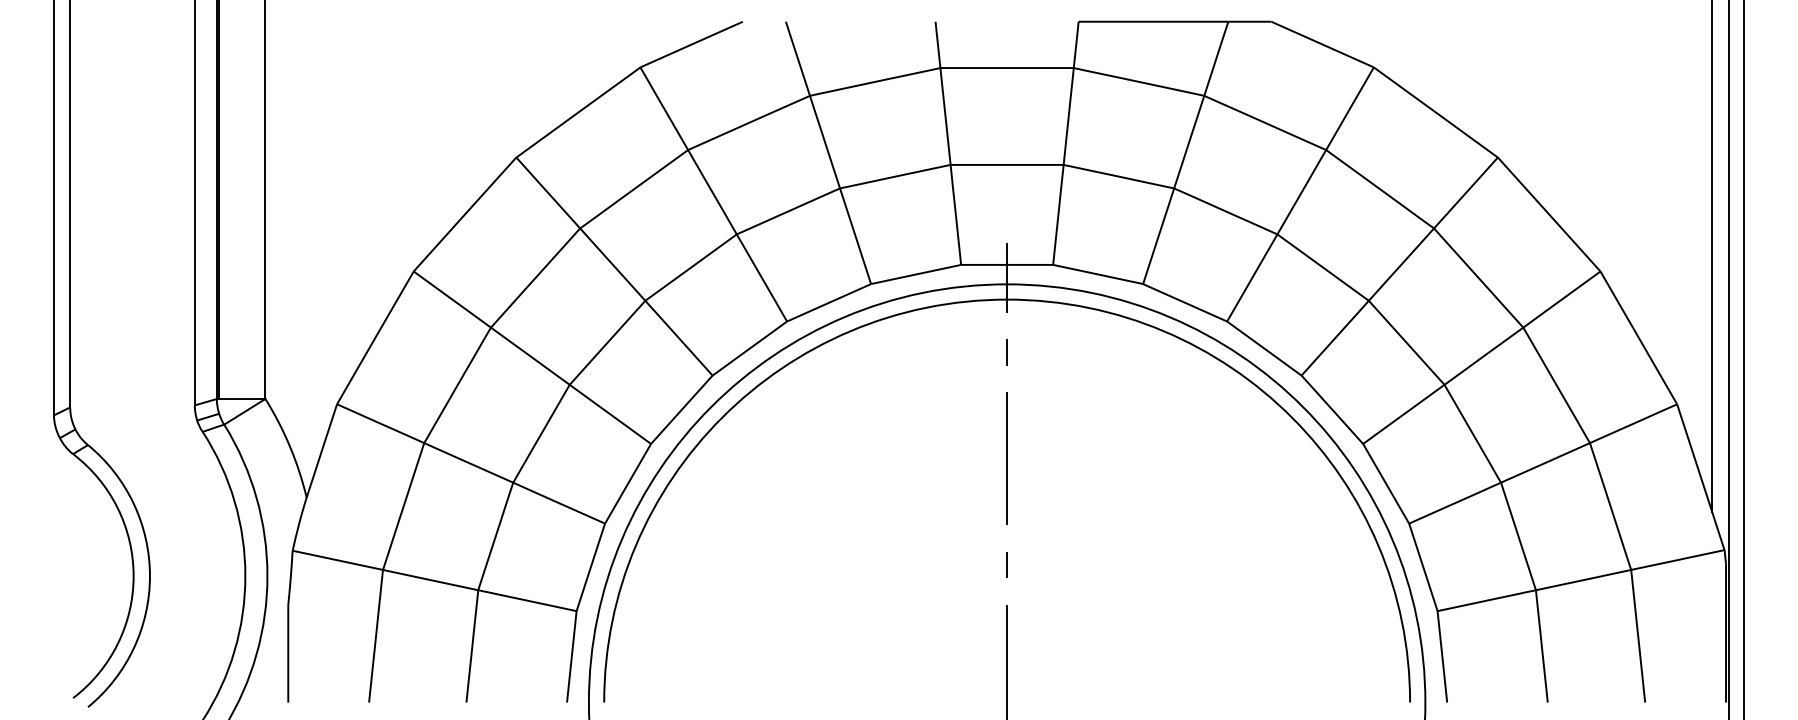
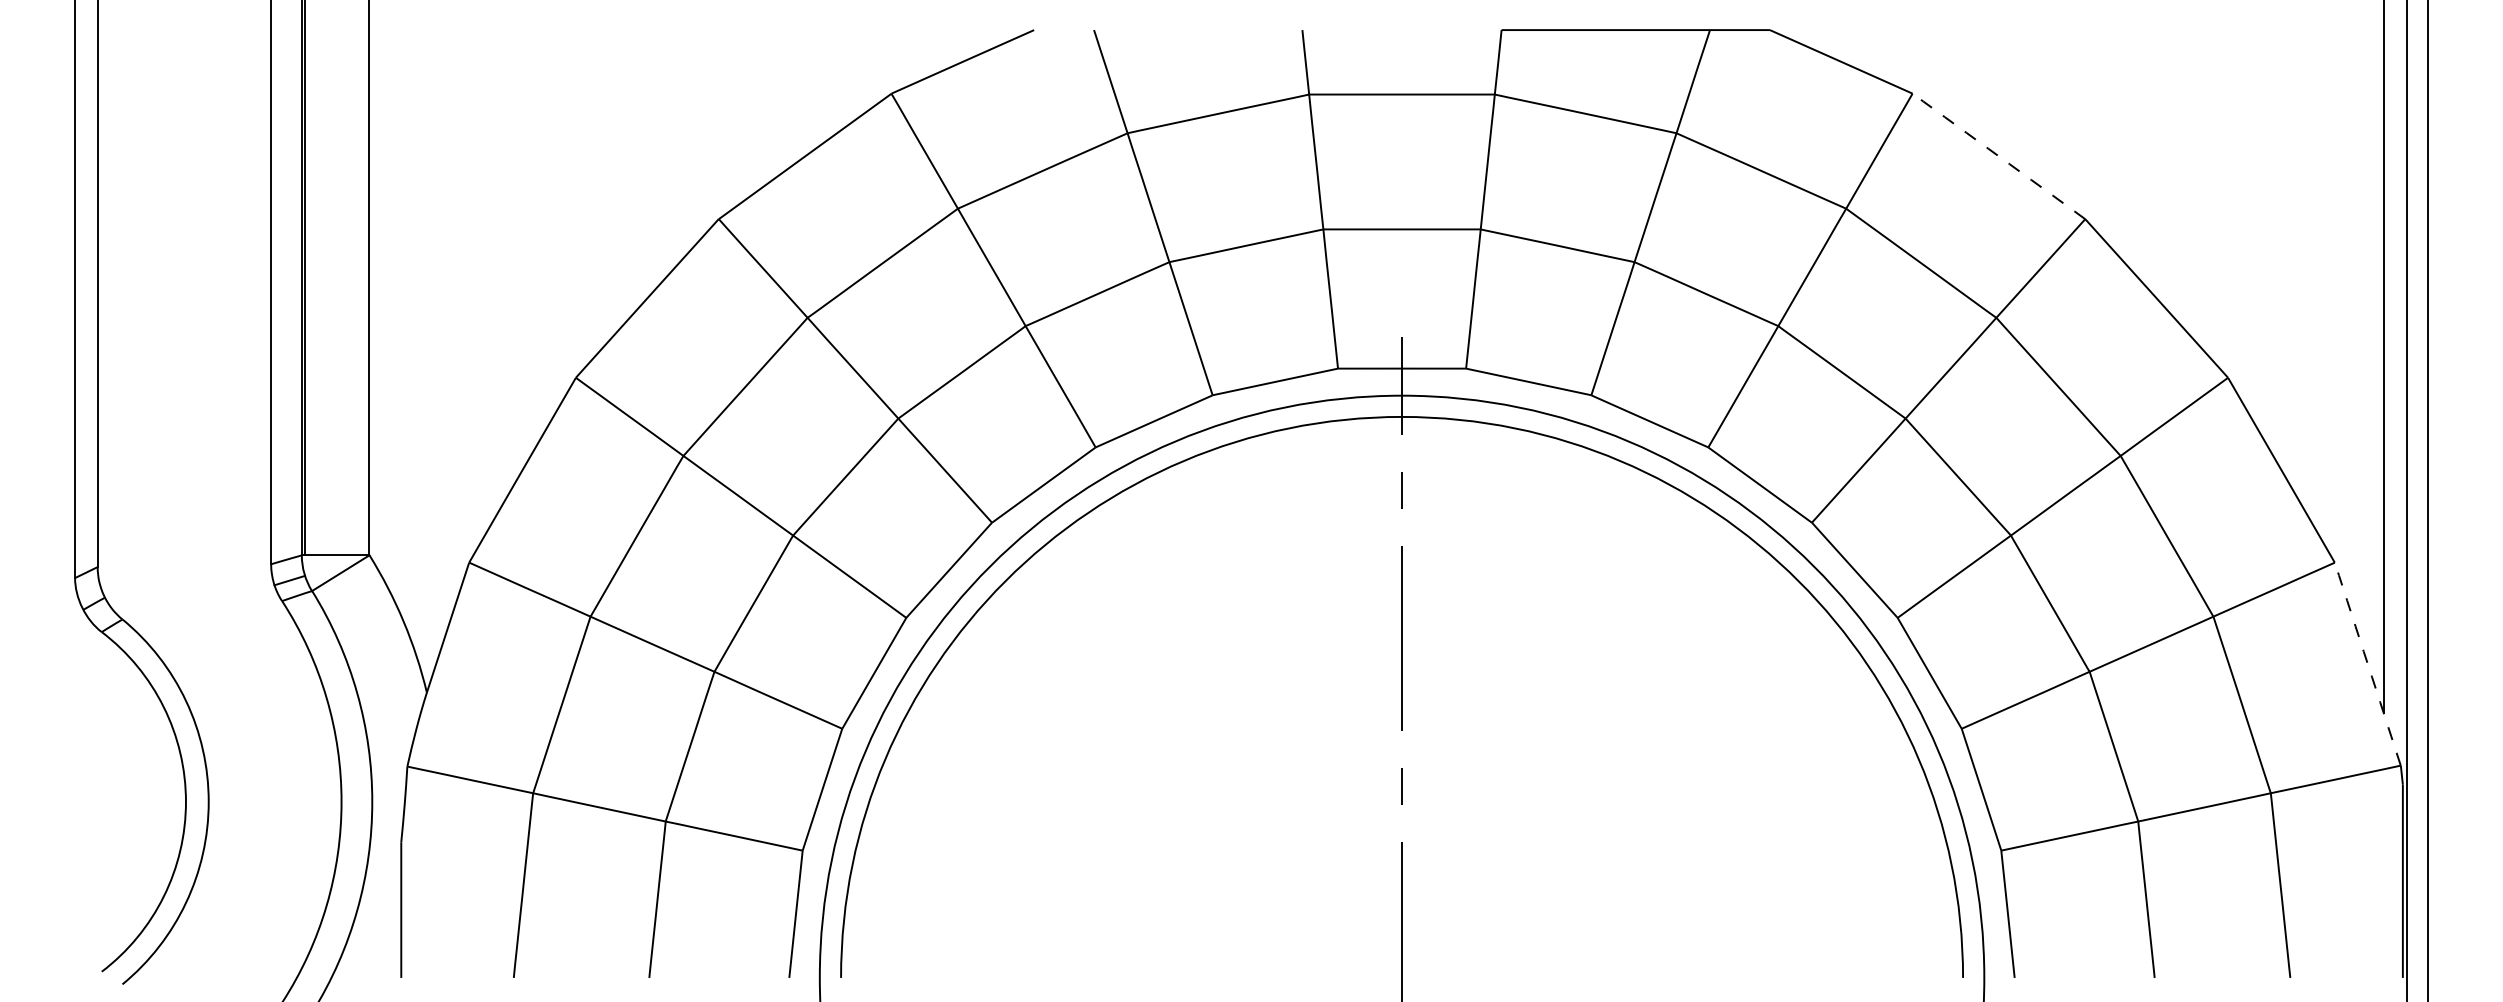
arc: (1435, 112) -> (1998, 156), solid -> dashed
arc: (1700, 477) -> (2367, 664), solid -> dashed

